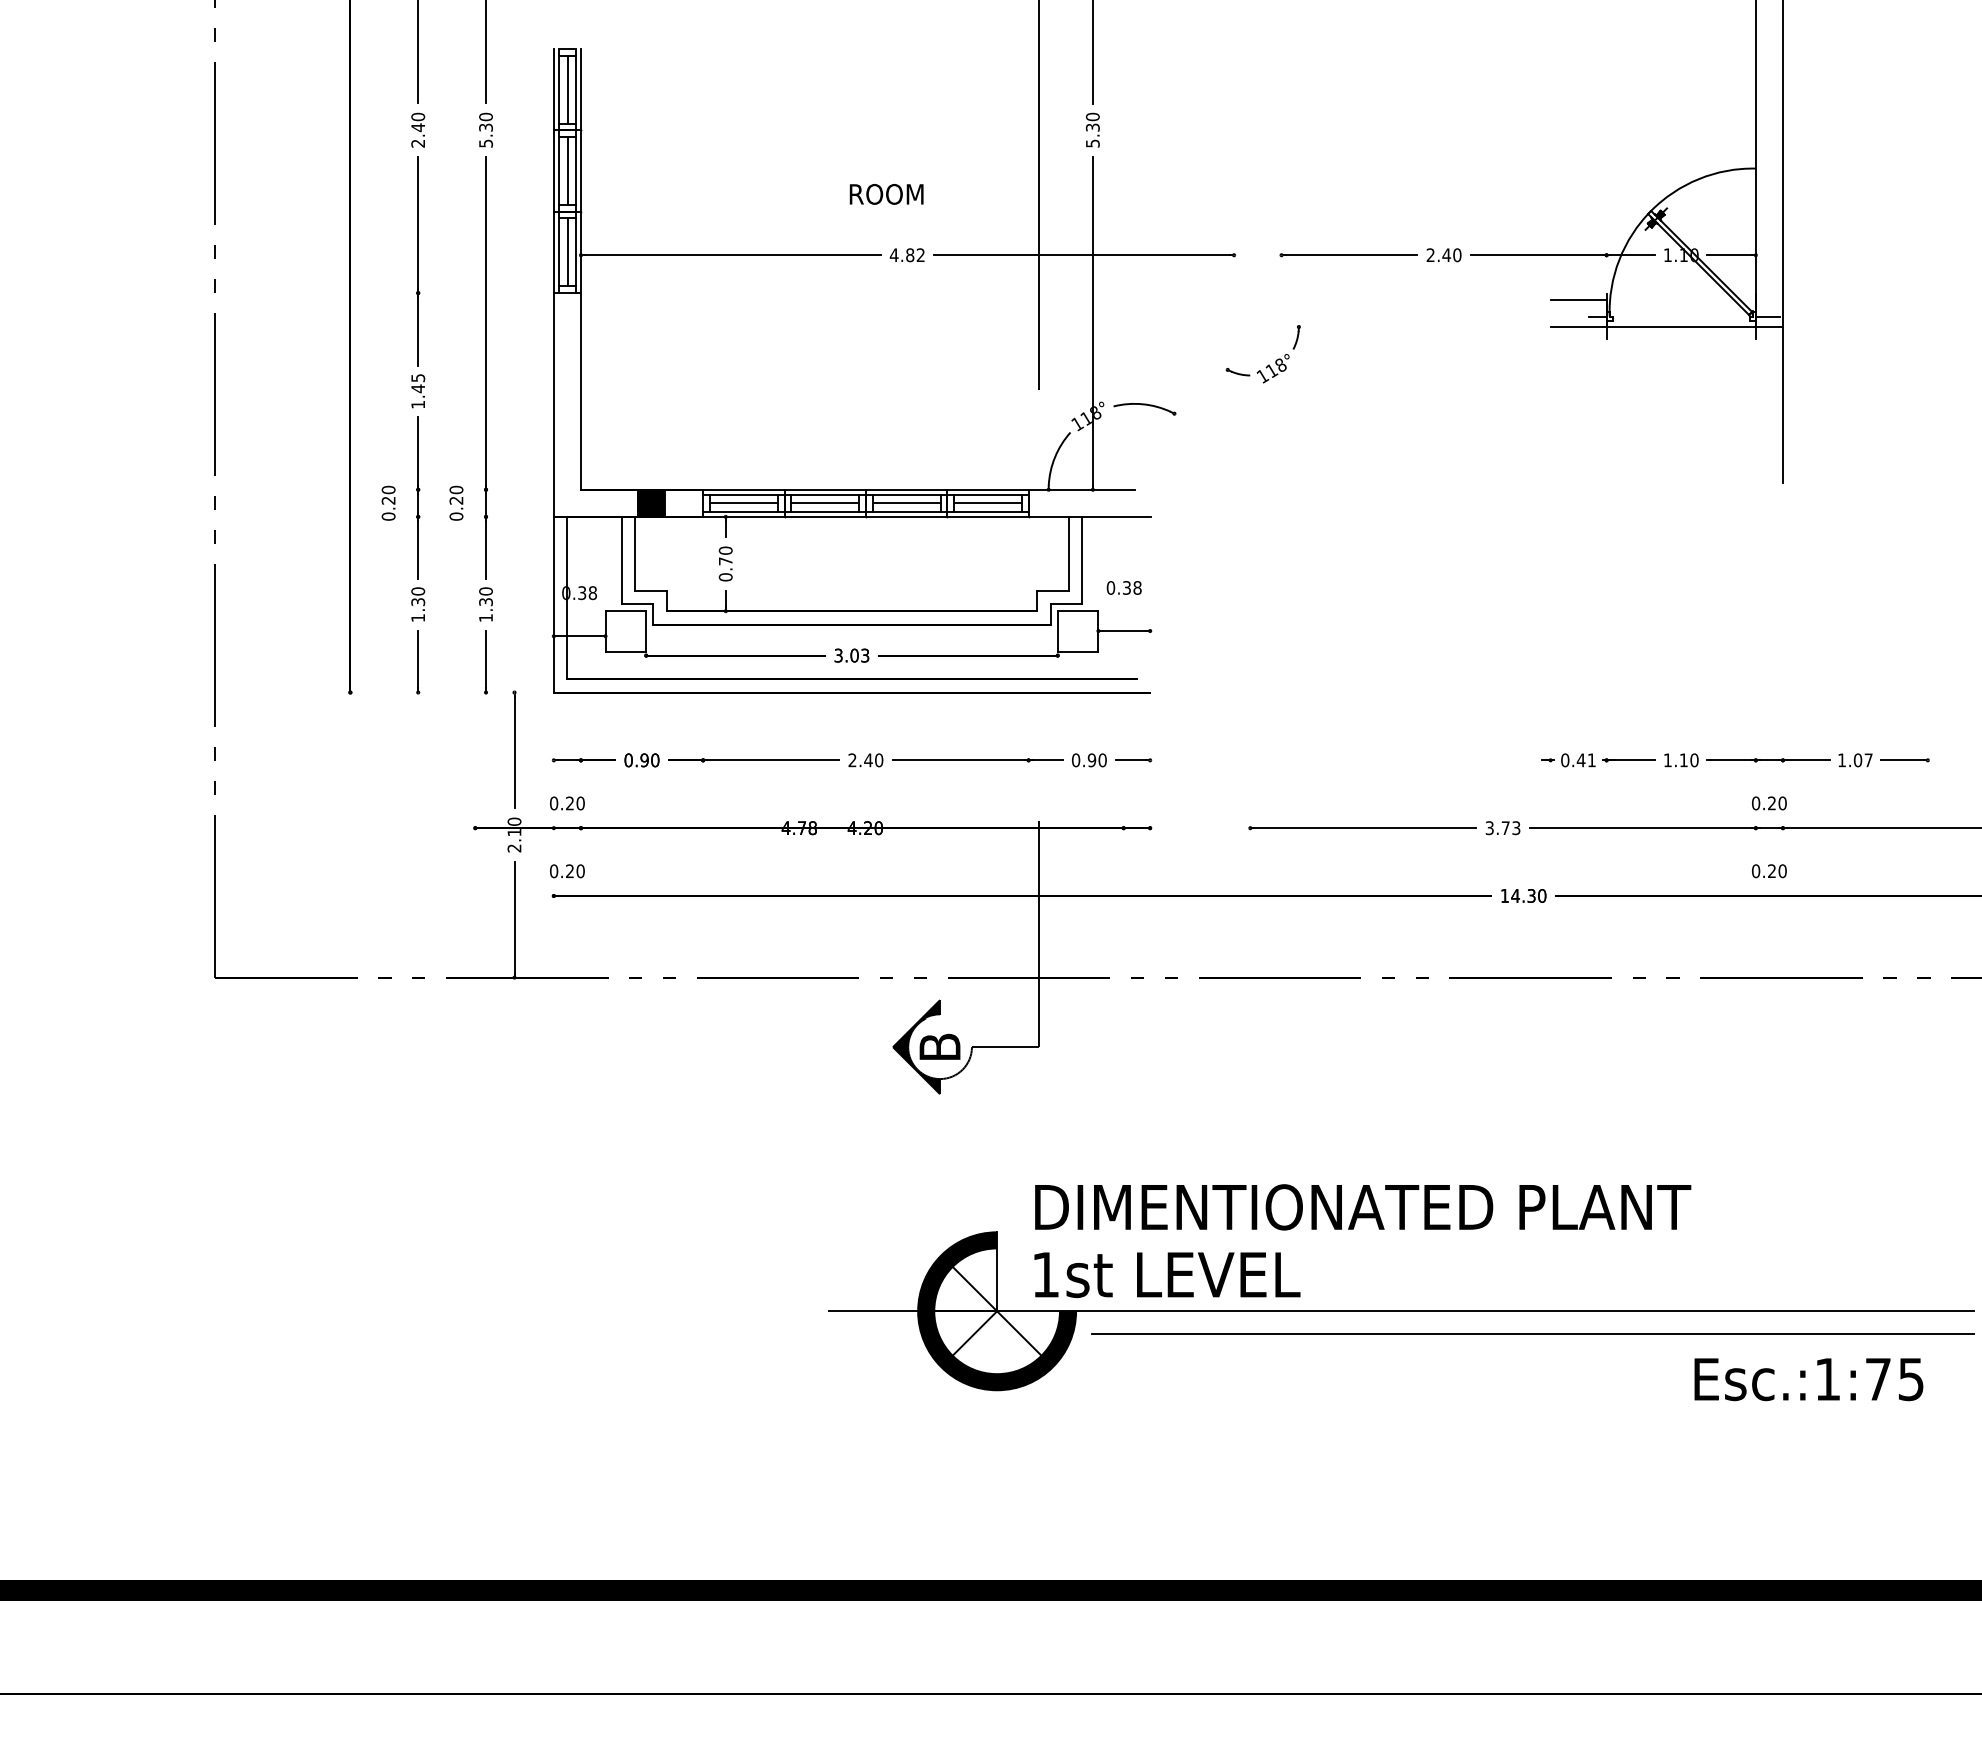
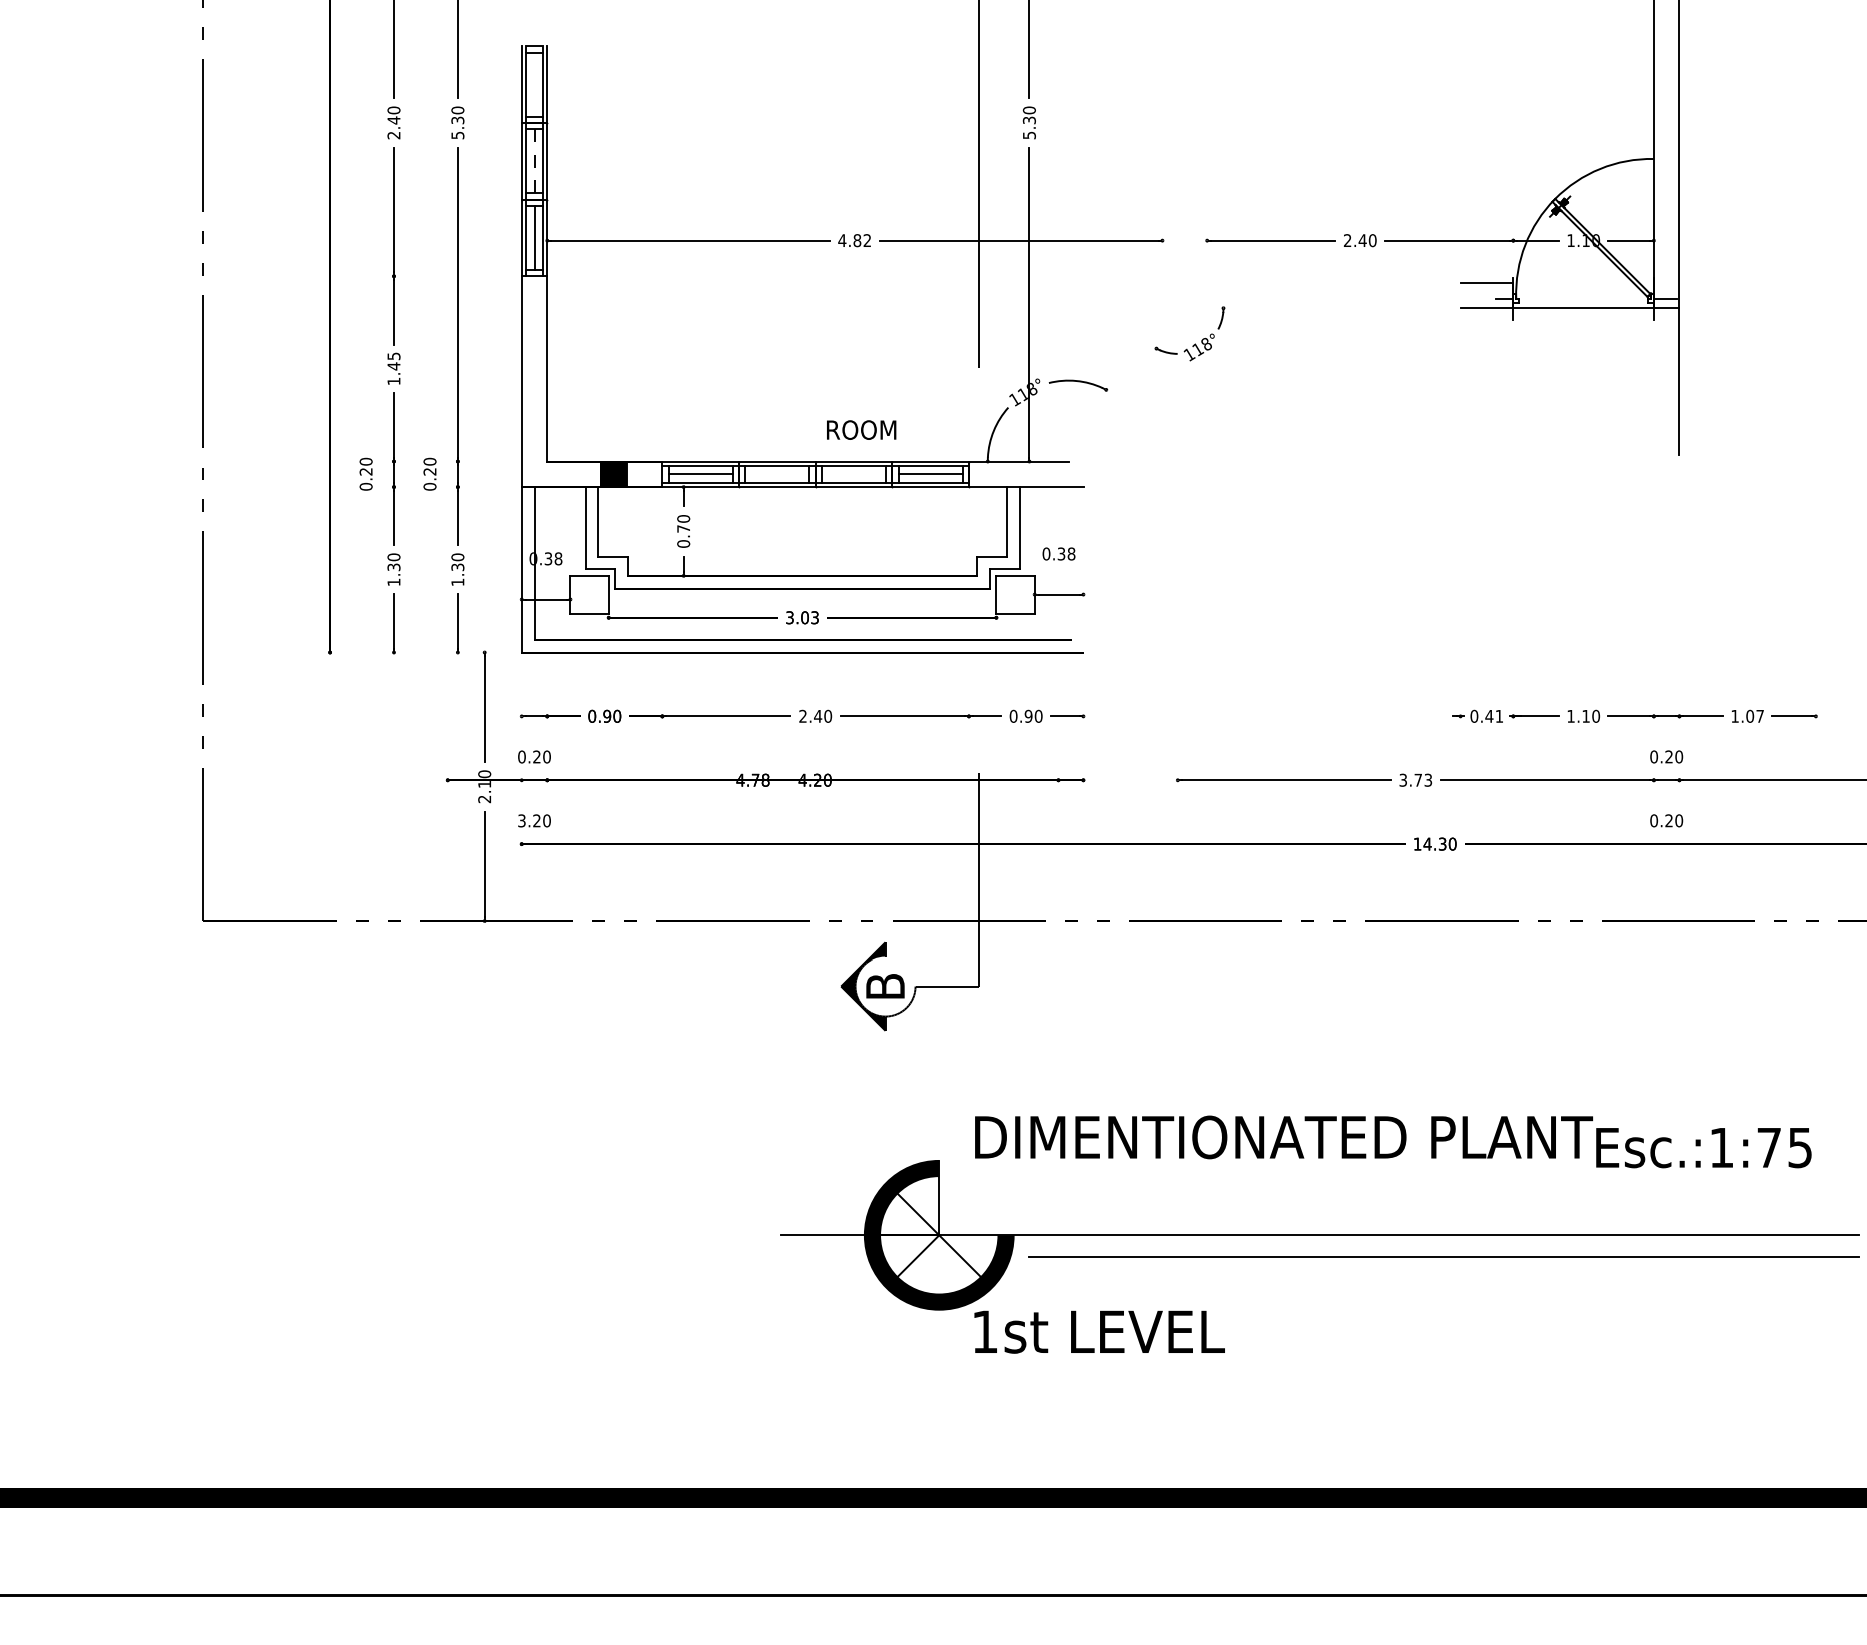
line: (567, 89) -> (534, 84), removed
line: (567, 171) -> (534, 161), solid -> dashed
text: (886, 194) -> (861, 430), moved
line: (825, 503) -> (777, 474), removed
line: (906, 503) -> (853, 474), removed
text: (554, 871) -> (522, 821), 0.20 -> 3.20
text: (1167, 1275) -> (1099, 1332), moved
text: (1808, 1379) -> (1703, 1147), moved

